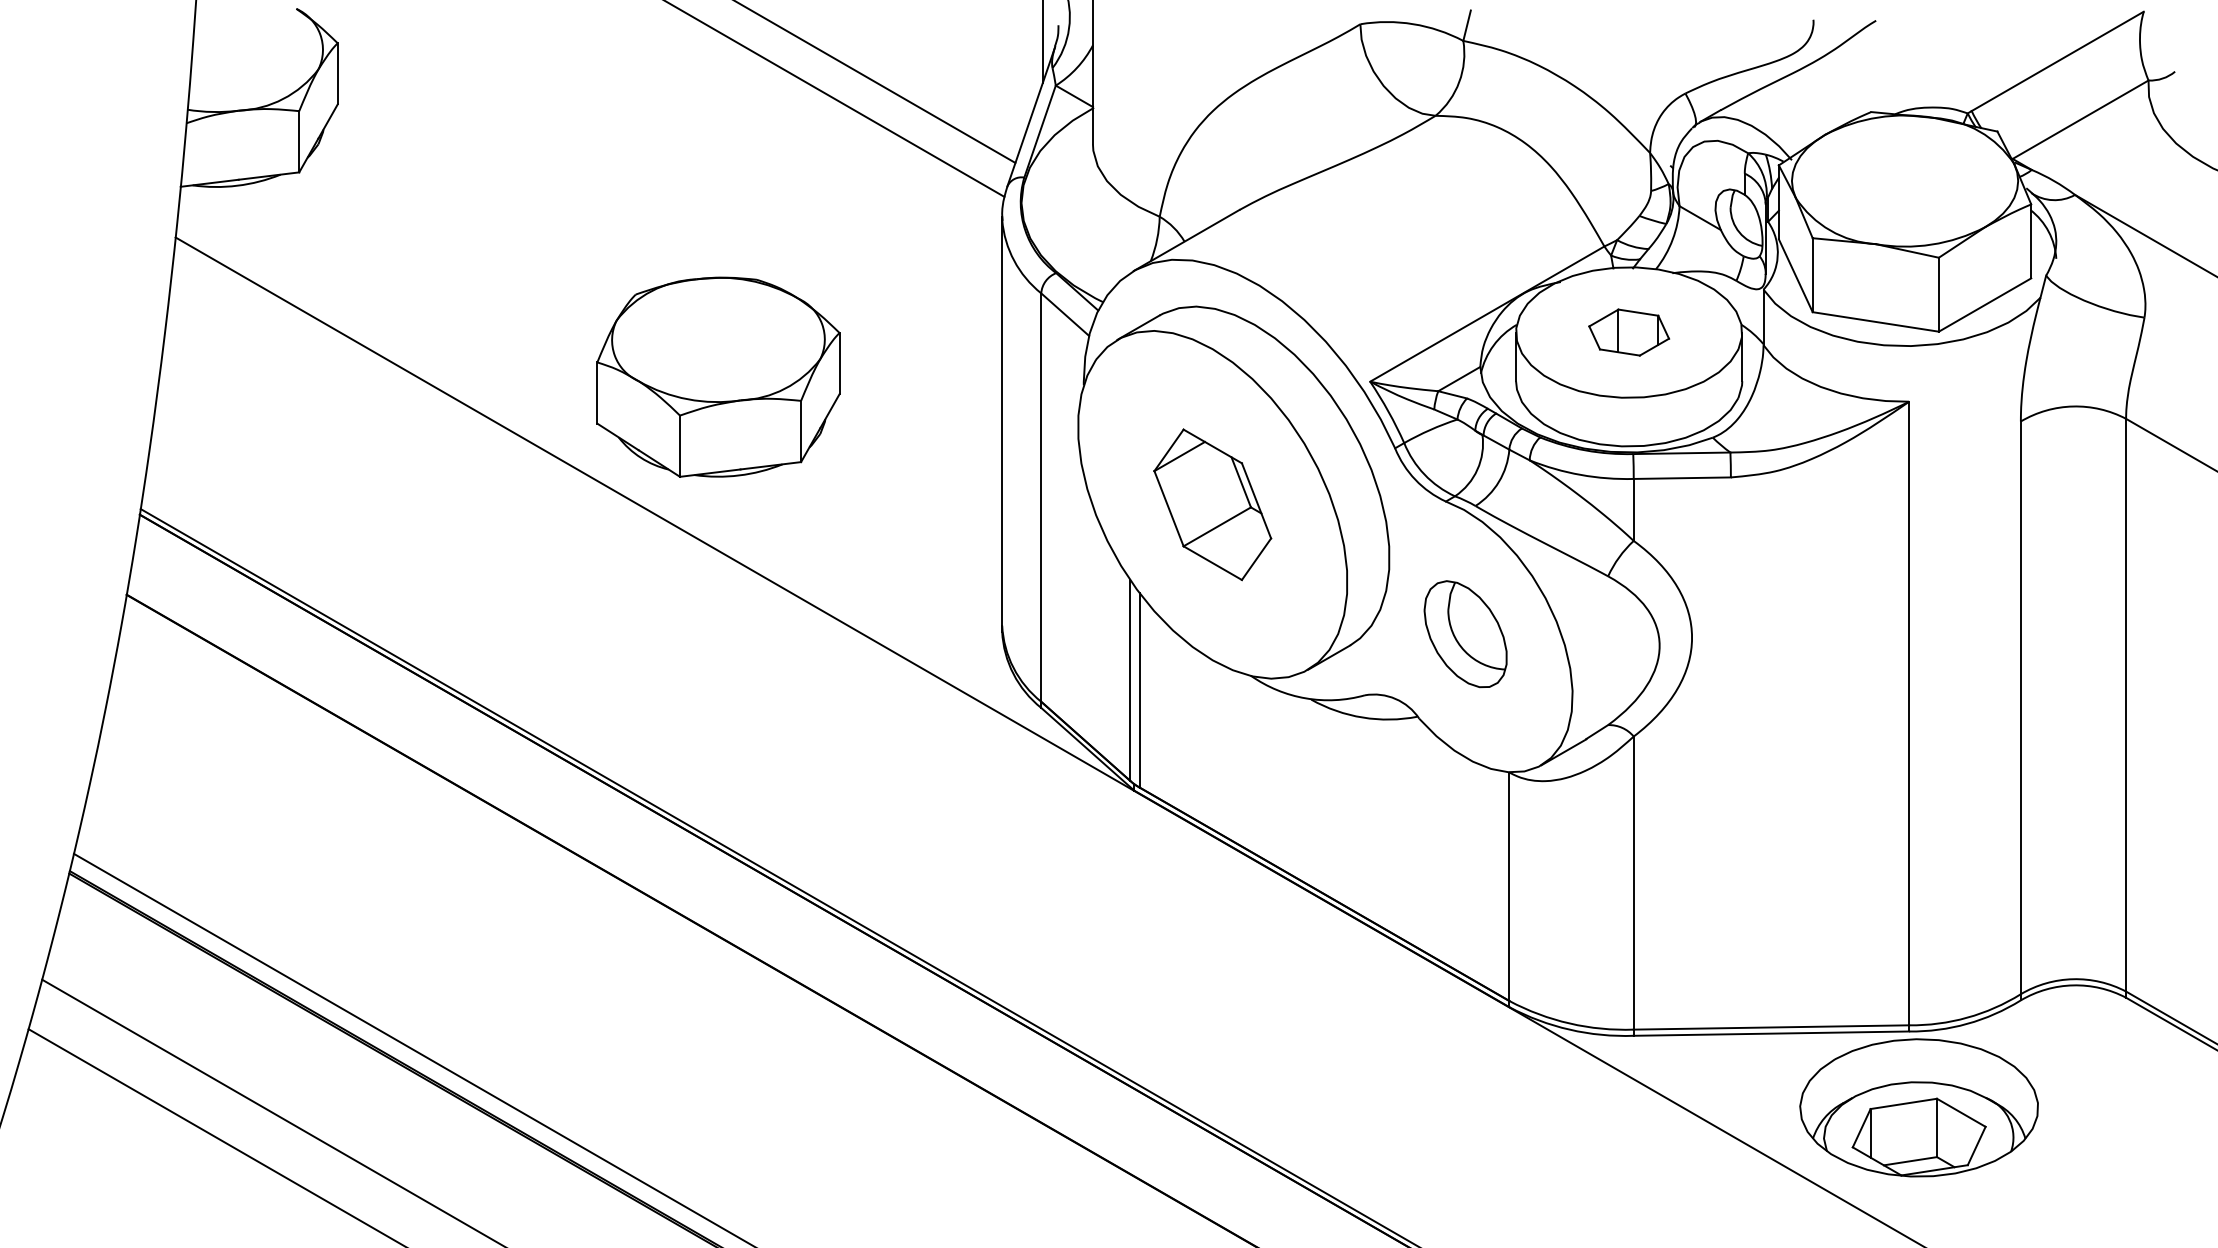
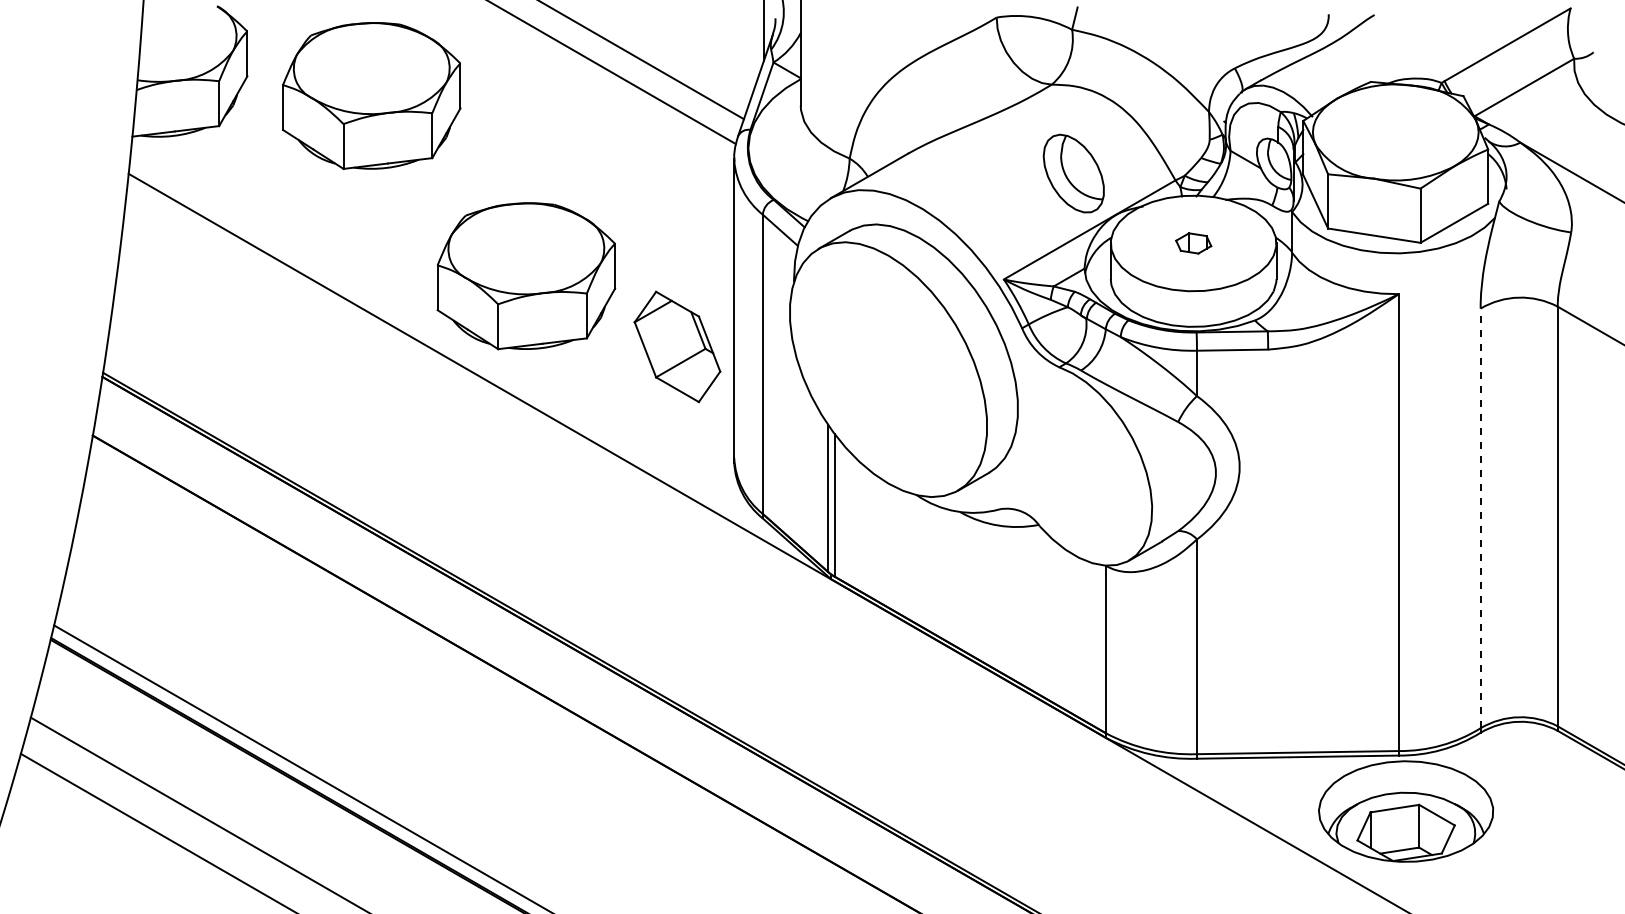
part: (507, 130) -> (371, 95), added
part: (1629, 332) -> (1193, 243), size x0.6
part: (1212, 504) -> (677, 346), moved
part: (1465, 634) -> (1073, 173), moved
line: (2020, 707) -> (1480, 518), solid -> dashed

